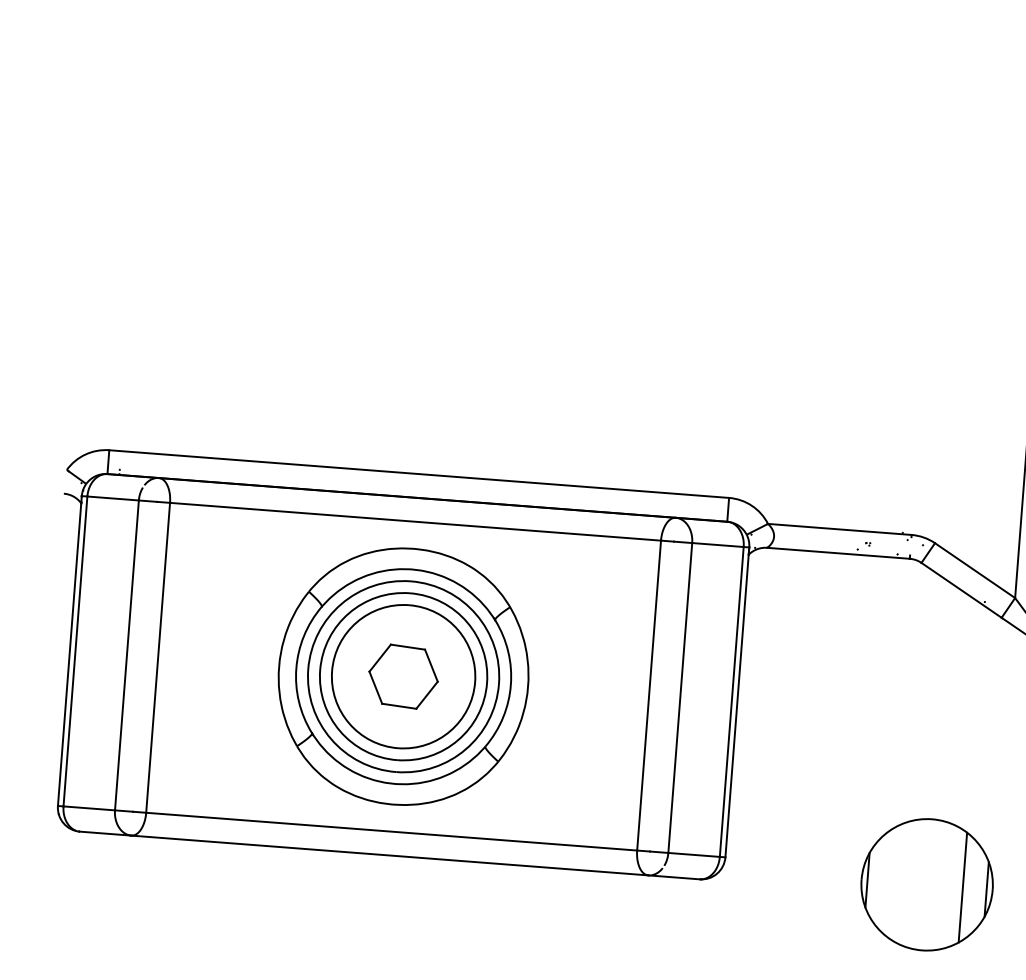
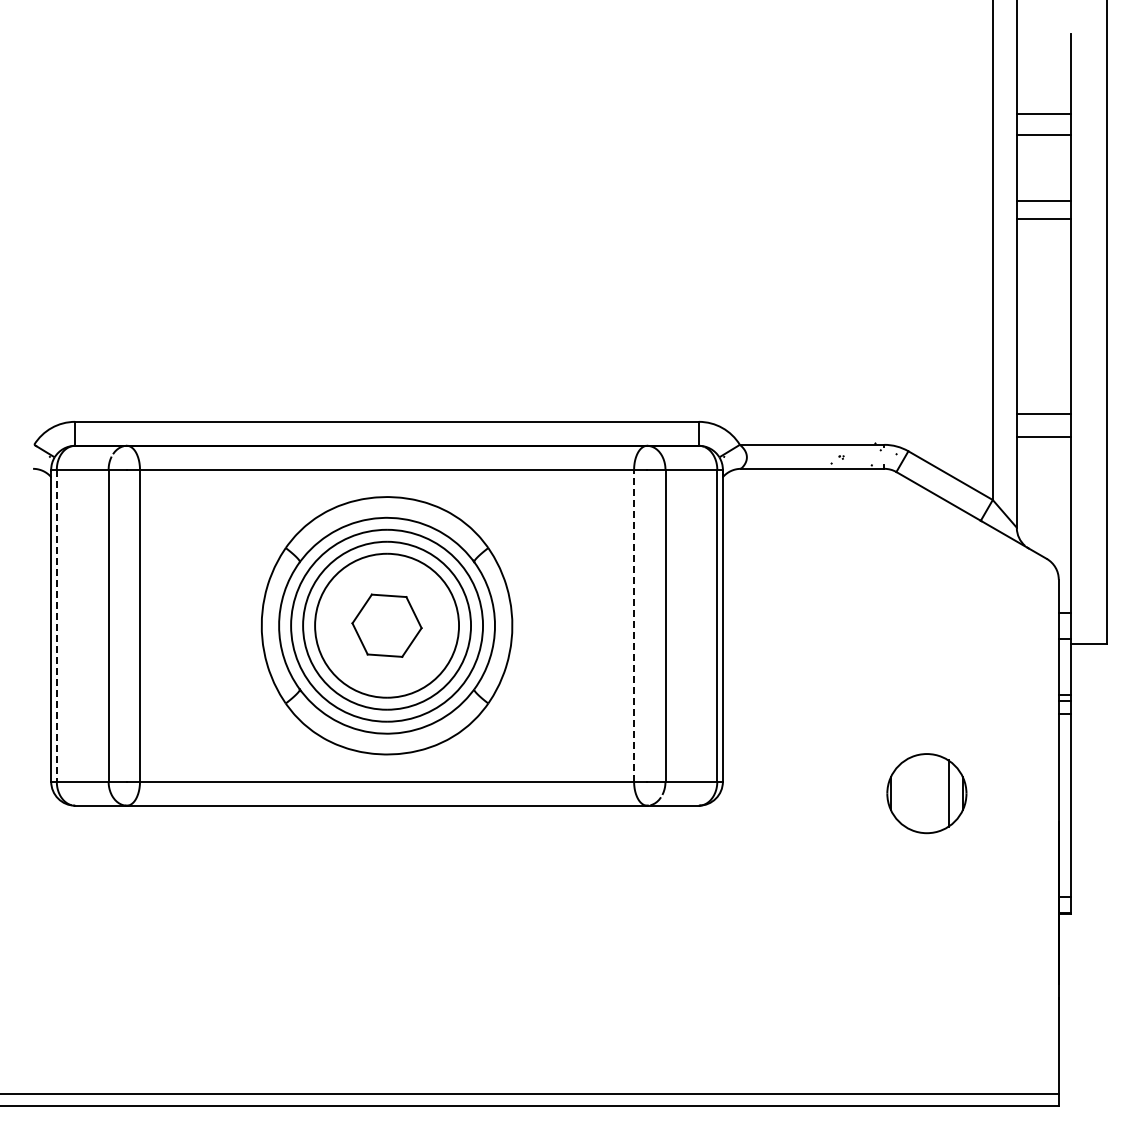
line: (75, 651) -> (56, 625), solid -> dashed
line: (649, 695) -> (634, 625), solid -> dashed
part: (926, 884) -> (926, 793), size x0.6

